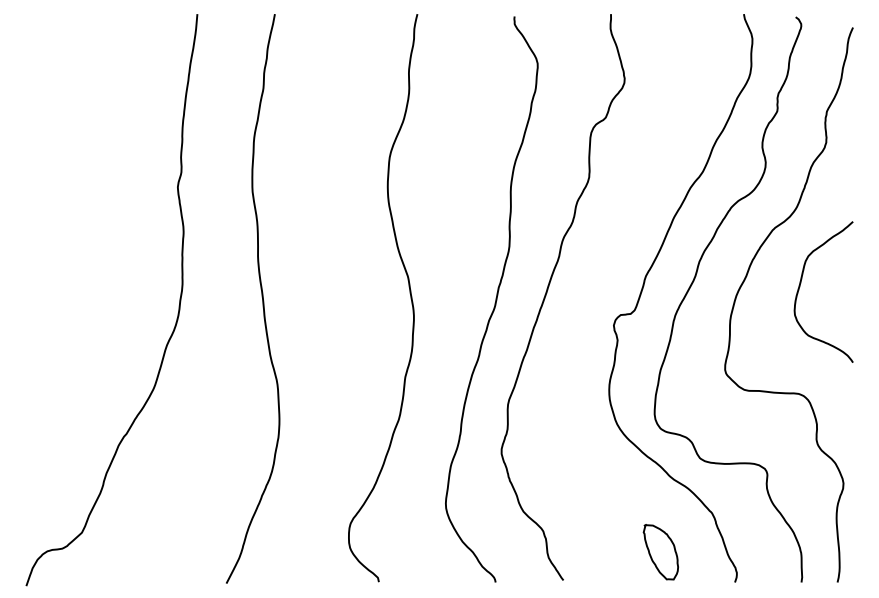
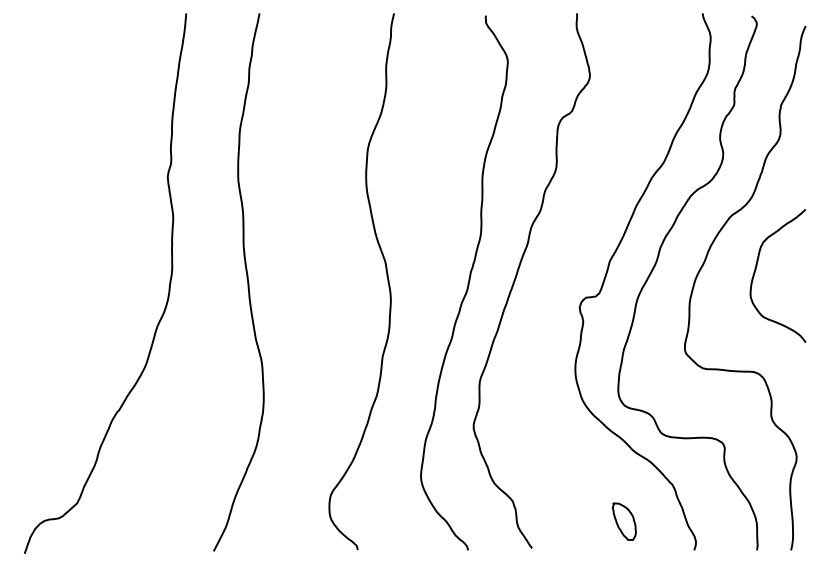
part: (661, 551) -> (624, 521), size x0.71

